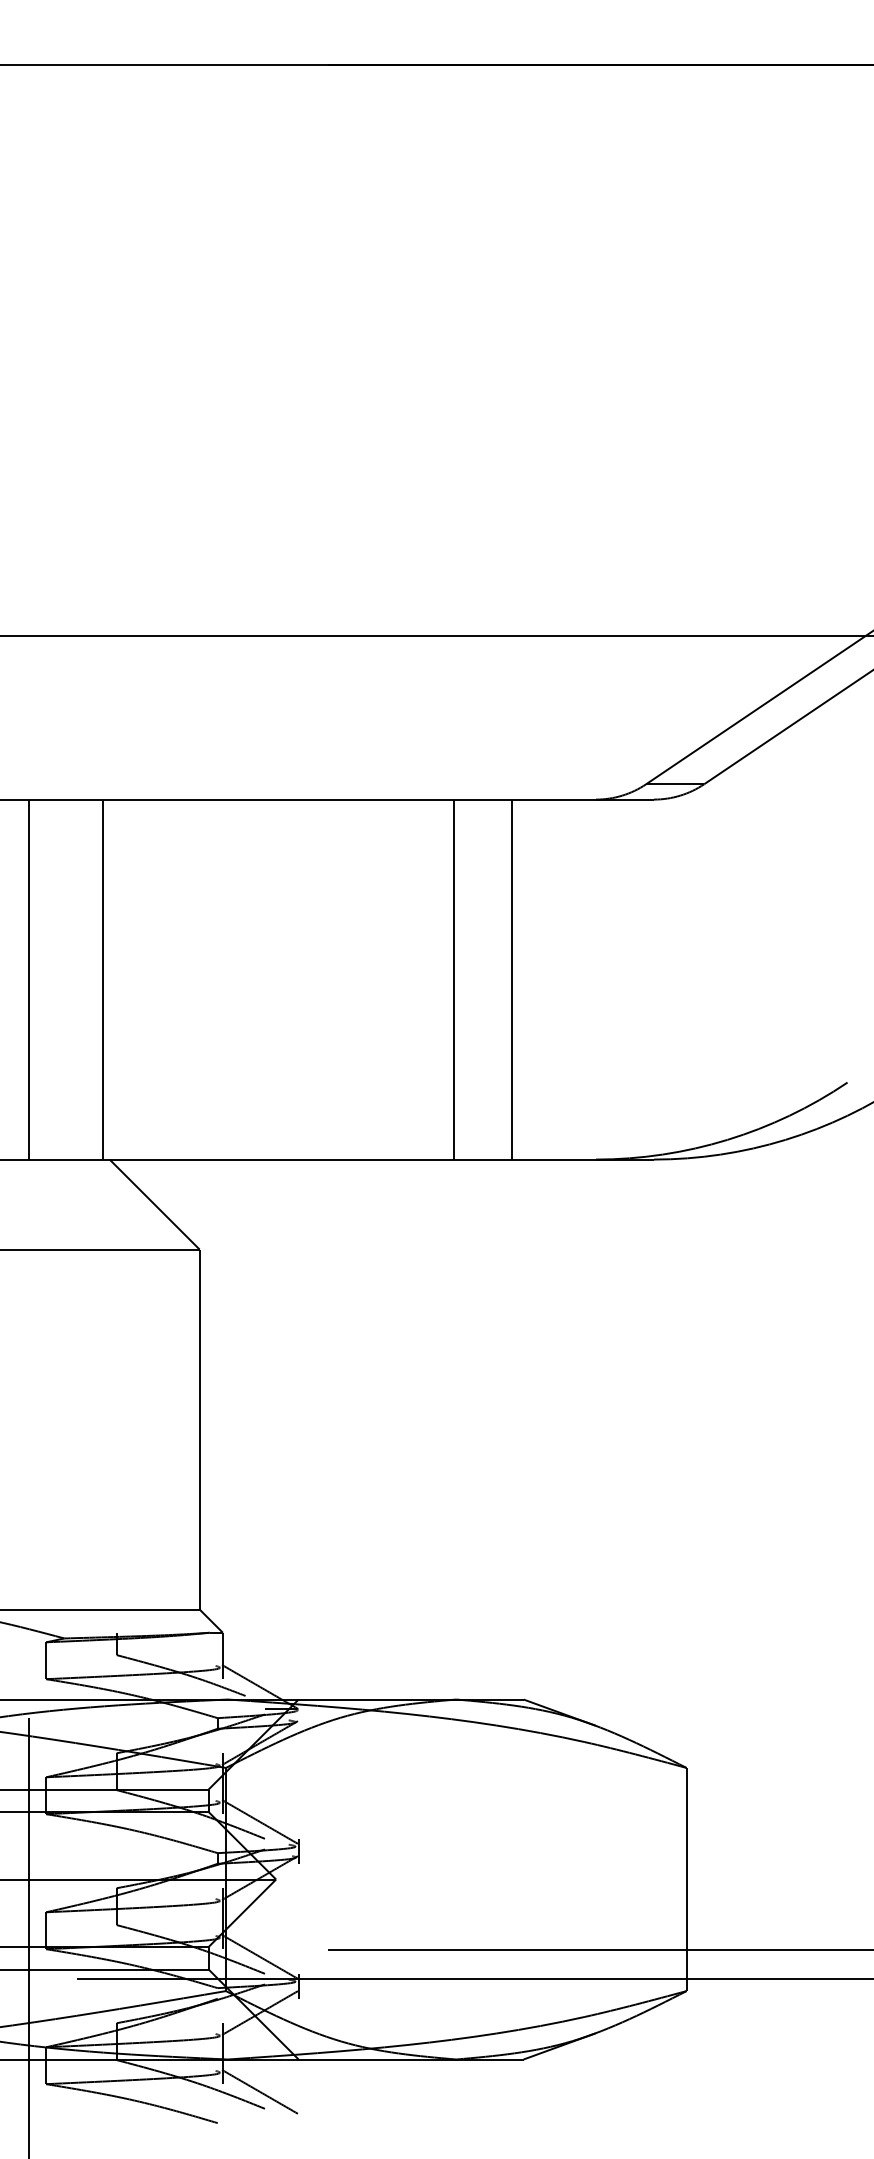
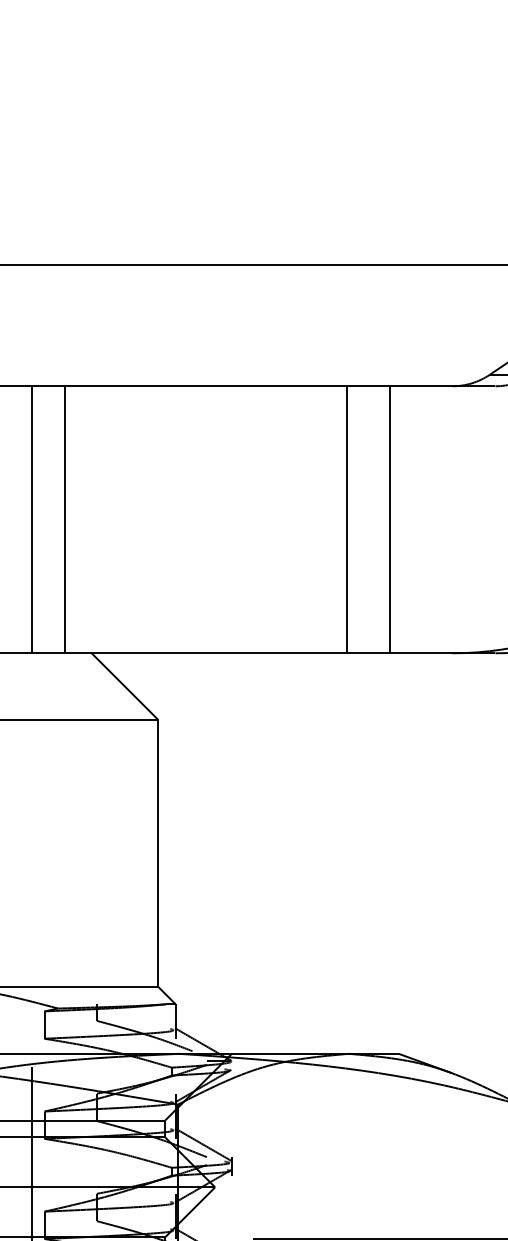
line: (102, 979) -> (64, 519), moved

